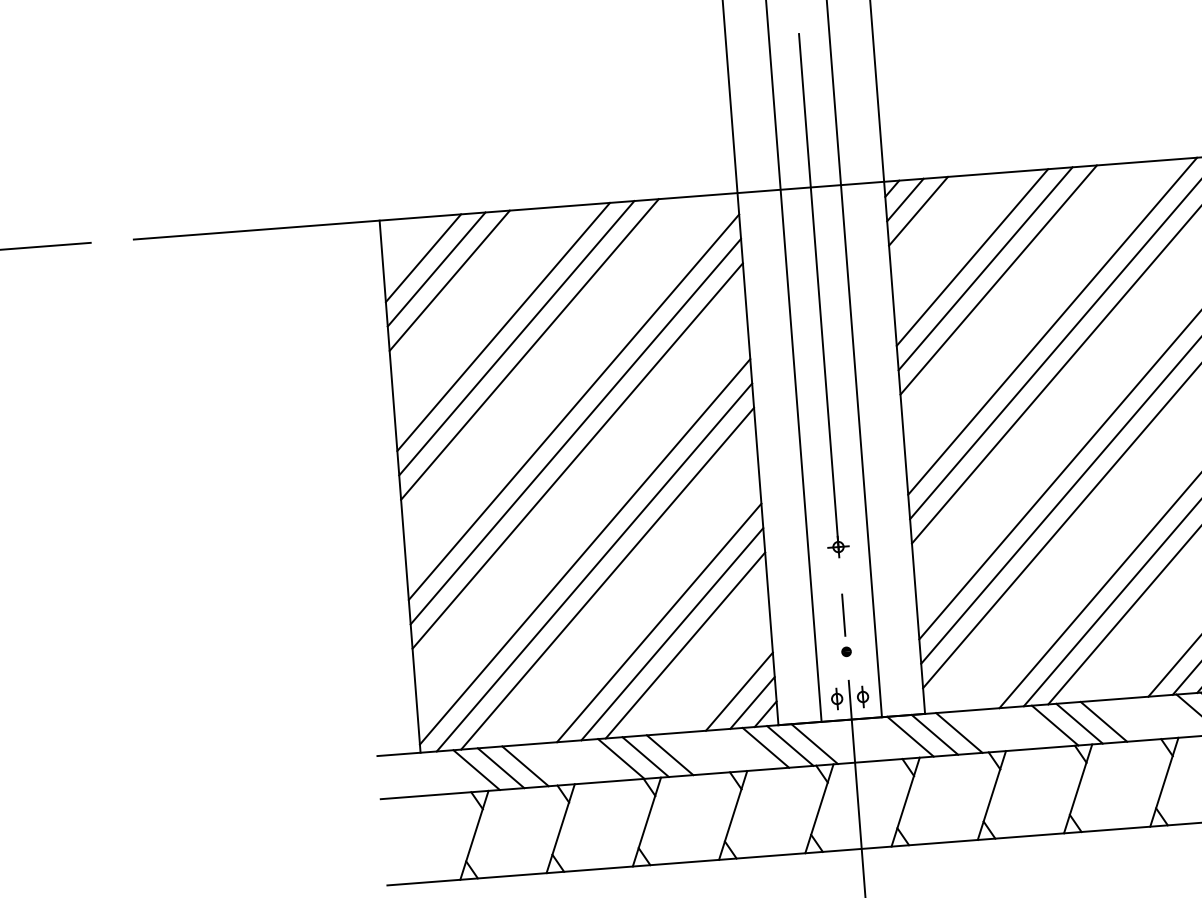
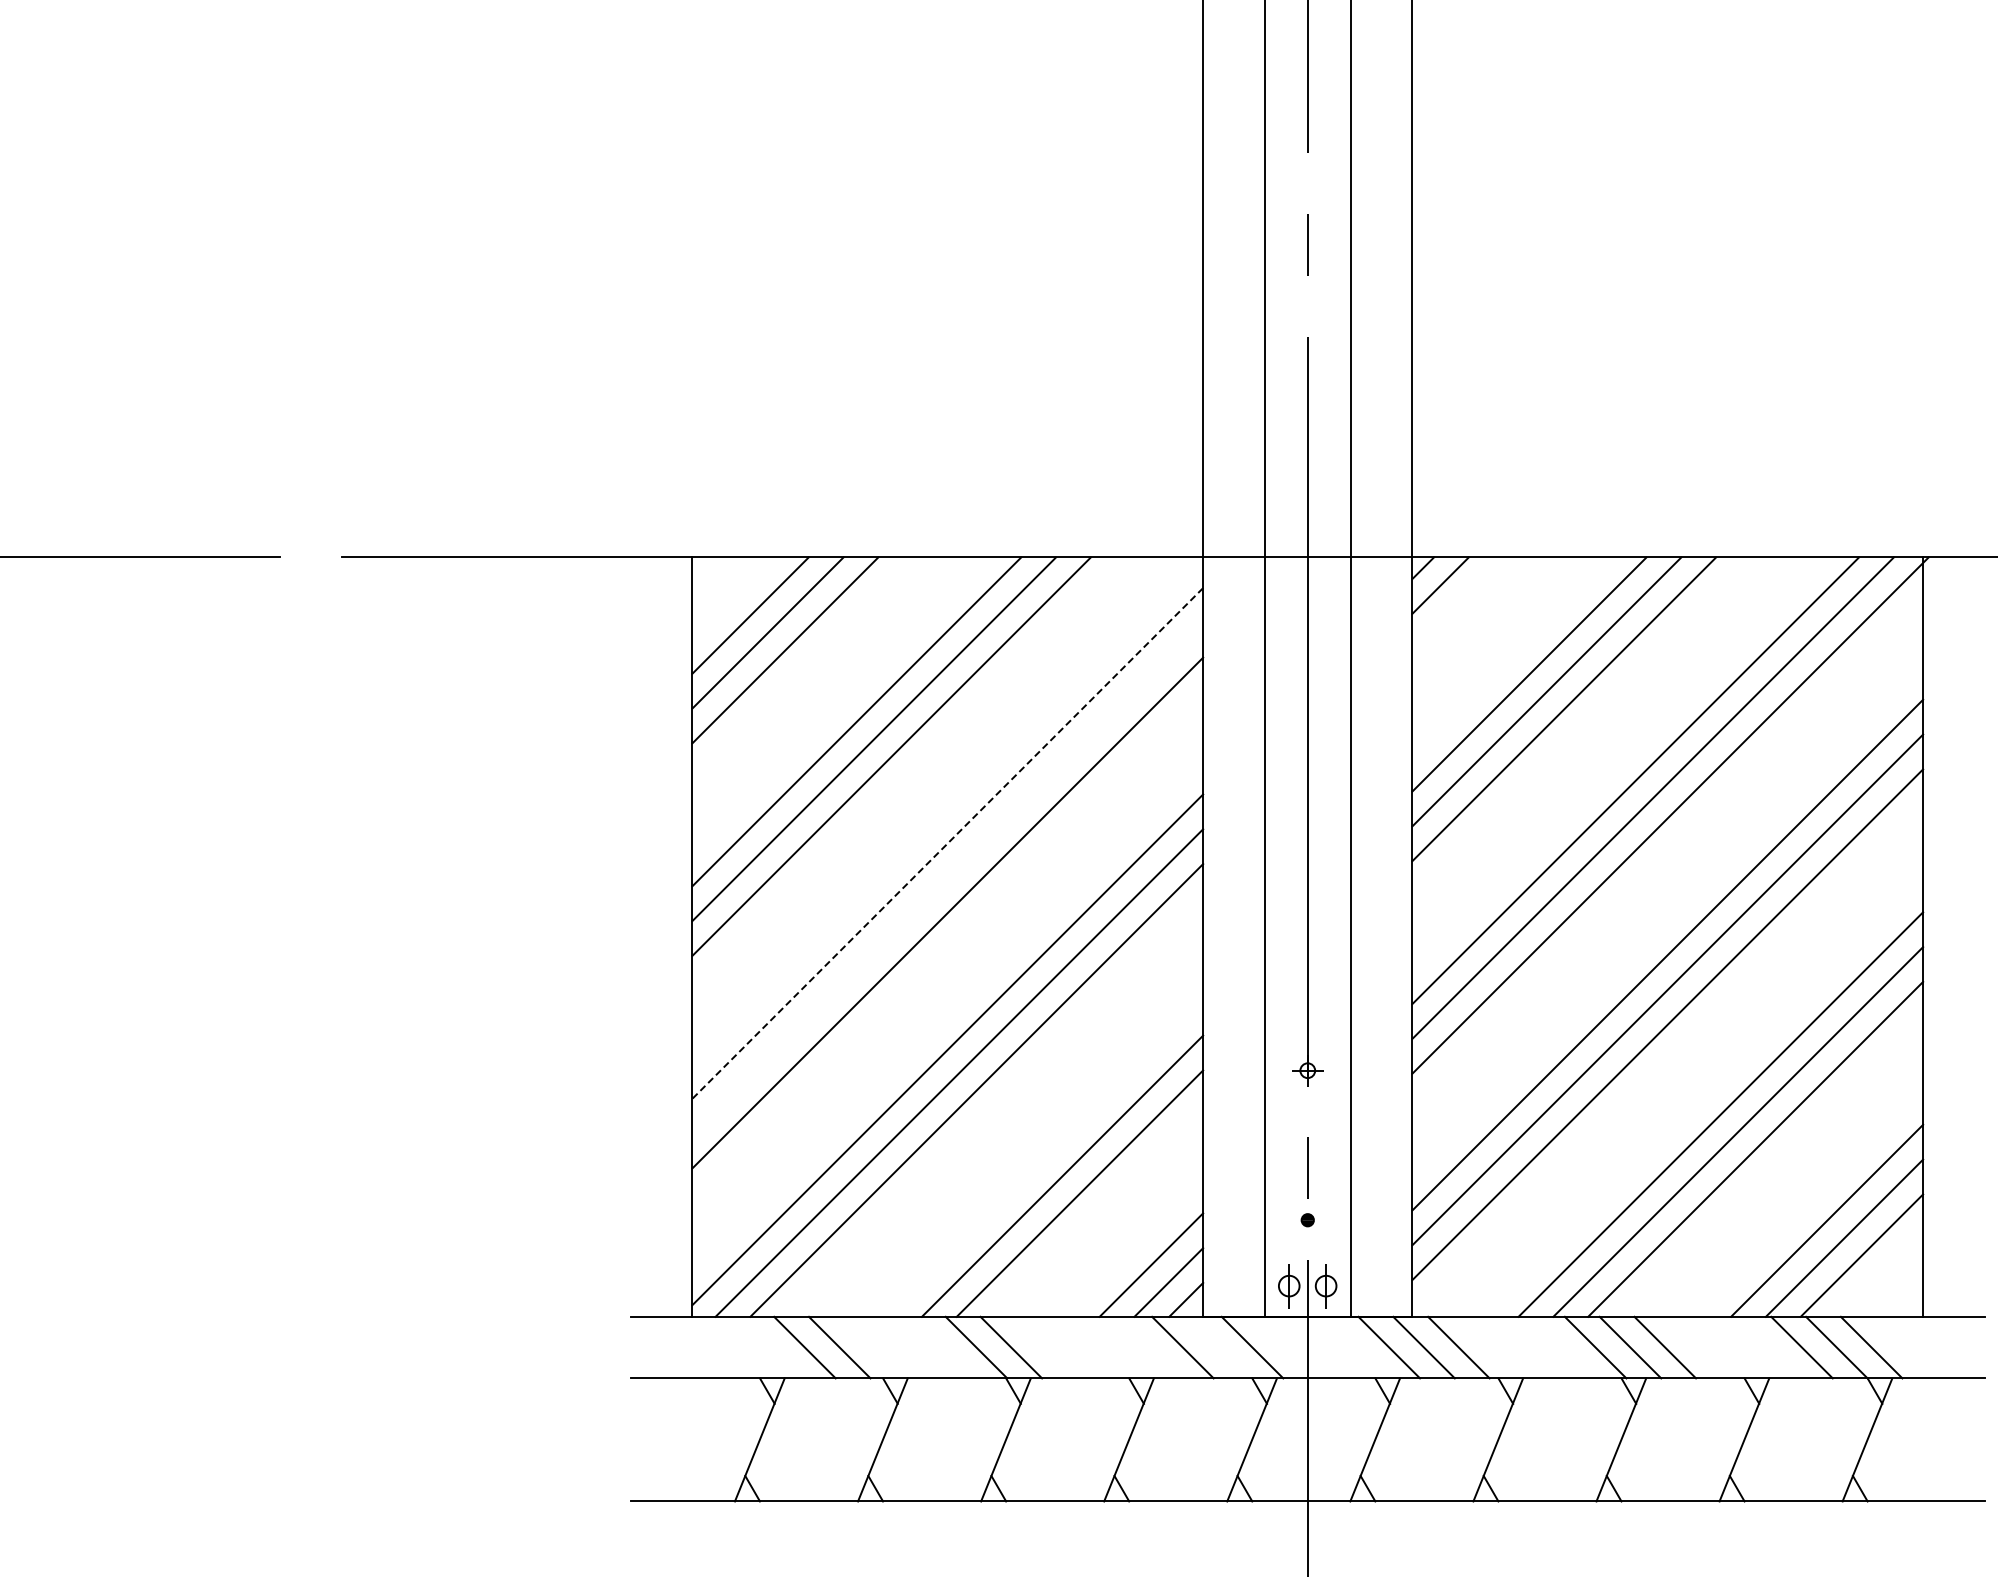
line: (918, 210) -> (1457, 602), removed
line: (573, 407) -> (947, 843), solid -> dashed
line: (575, 431) -> (947, 877), removed
line: (659, 622) -> (1045, 1158), removed
part: (863, 696) -> (1326, 1285), size x1.4
part: (837, 698) -> (1289, 1285), size x1.4
line: (790, 745) -> (1217, 1347), removed
line: (669, 755) -> (1045, 1347), removed
line: (476, 770) -> (769, 1347), removed

